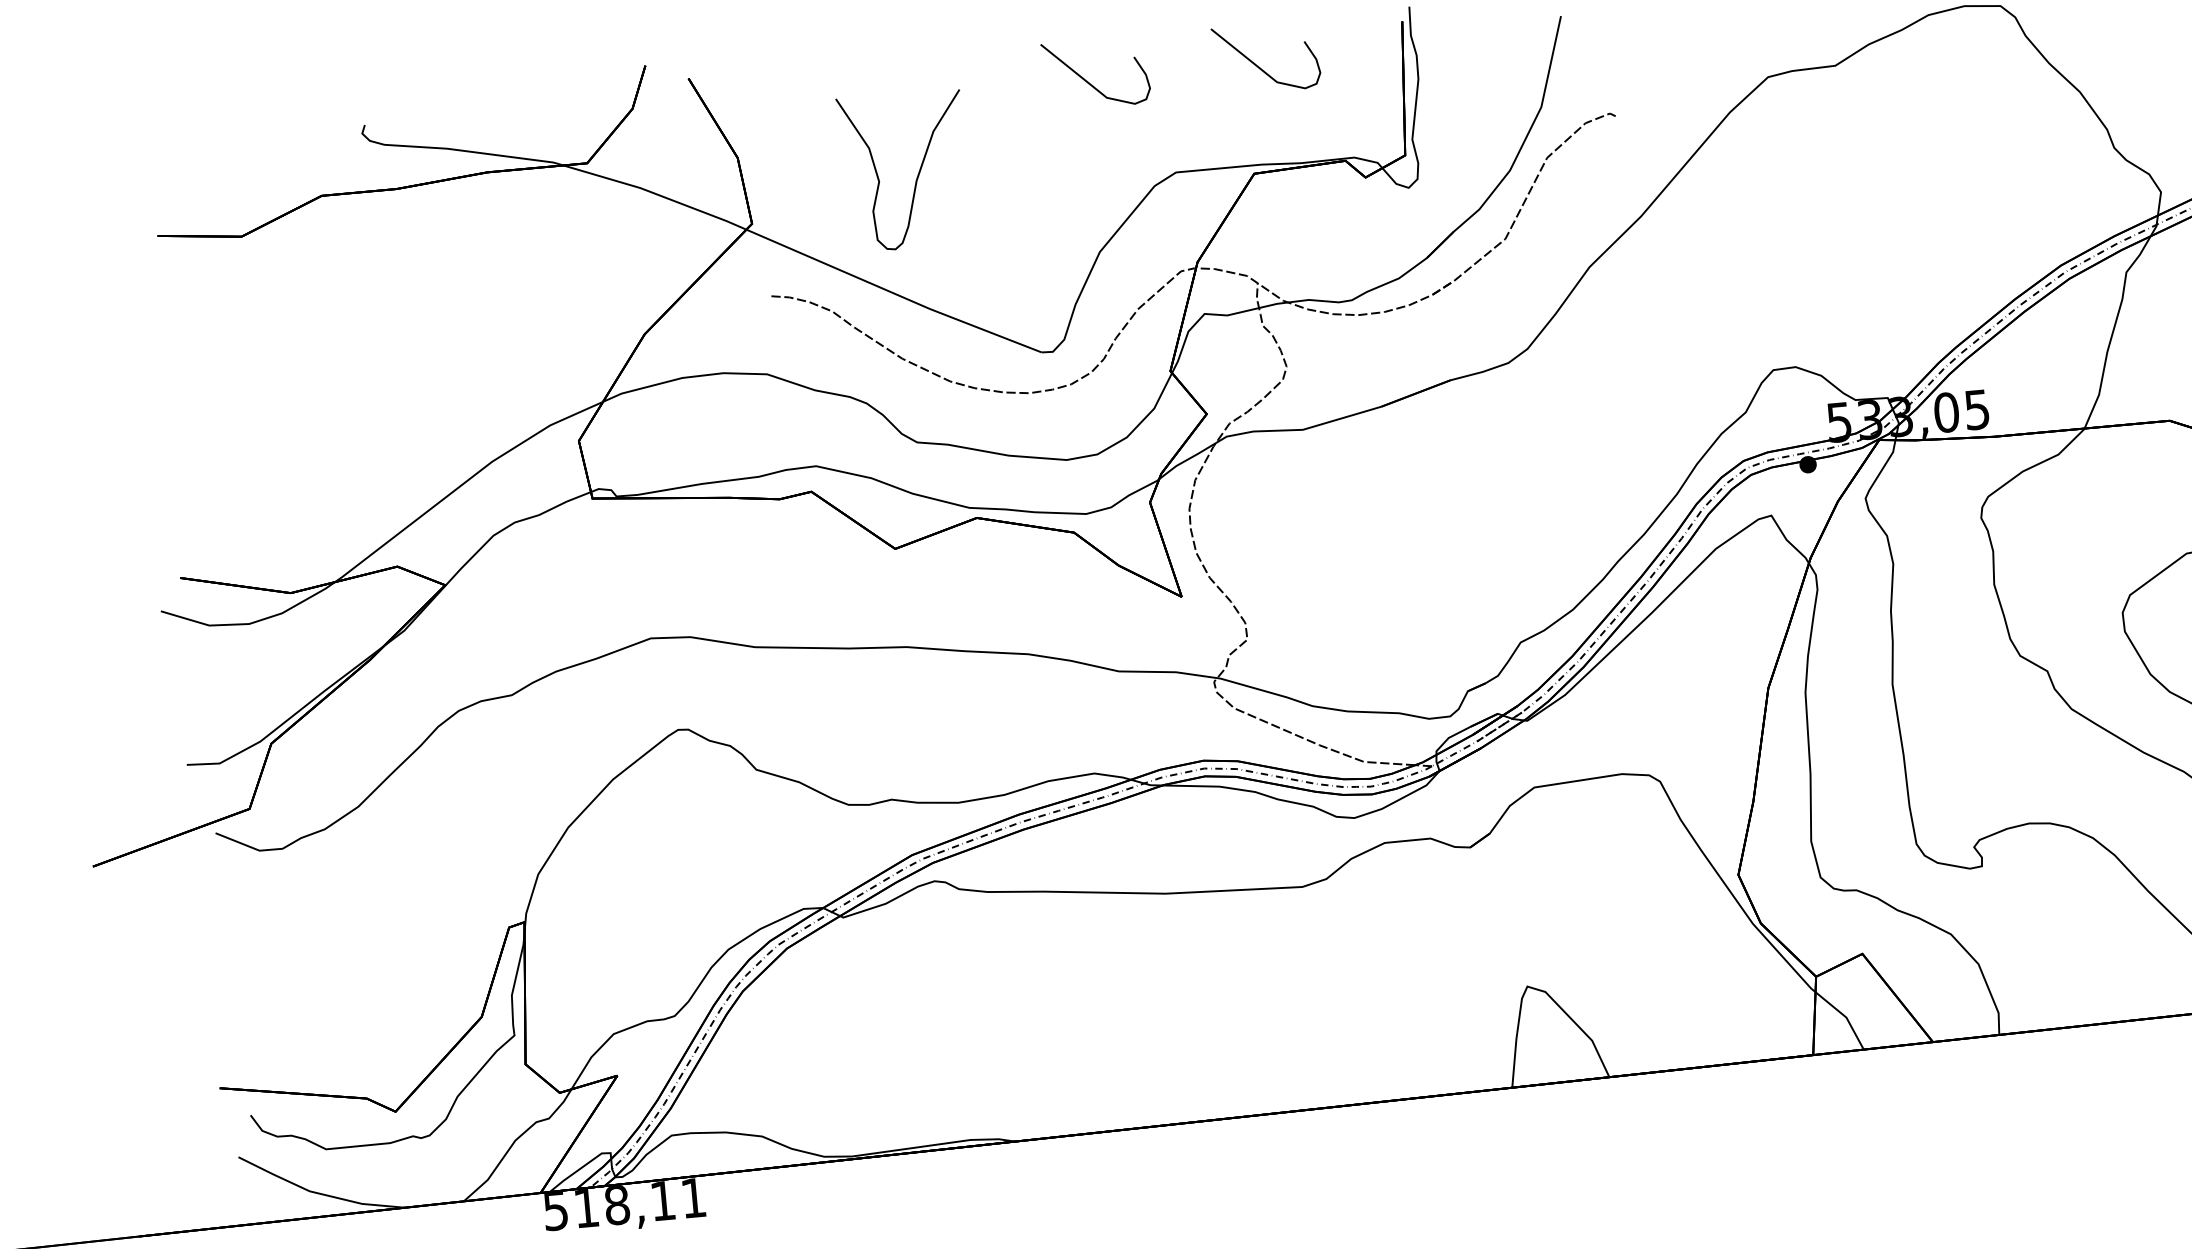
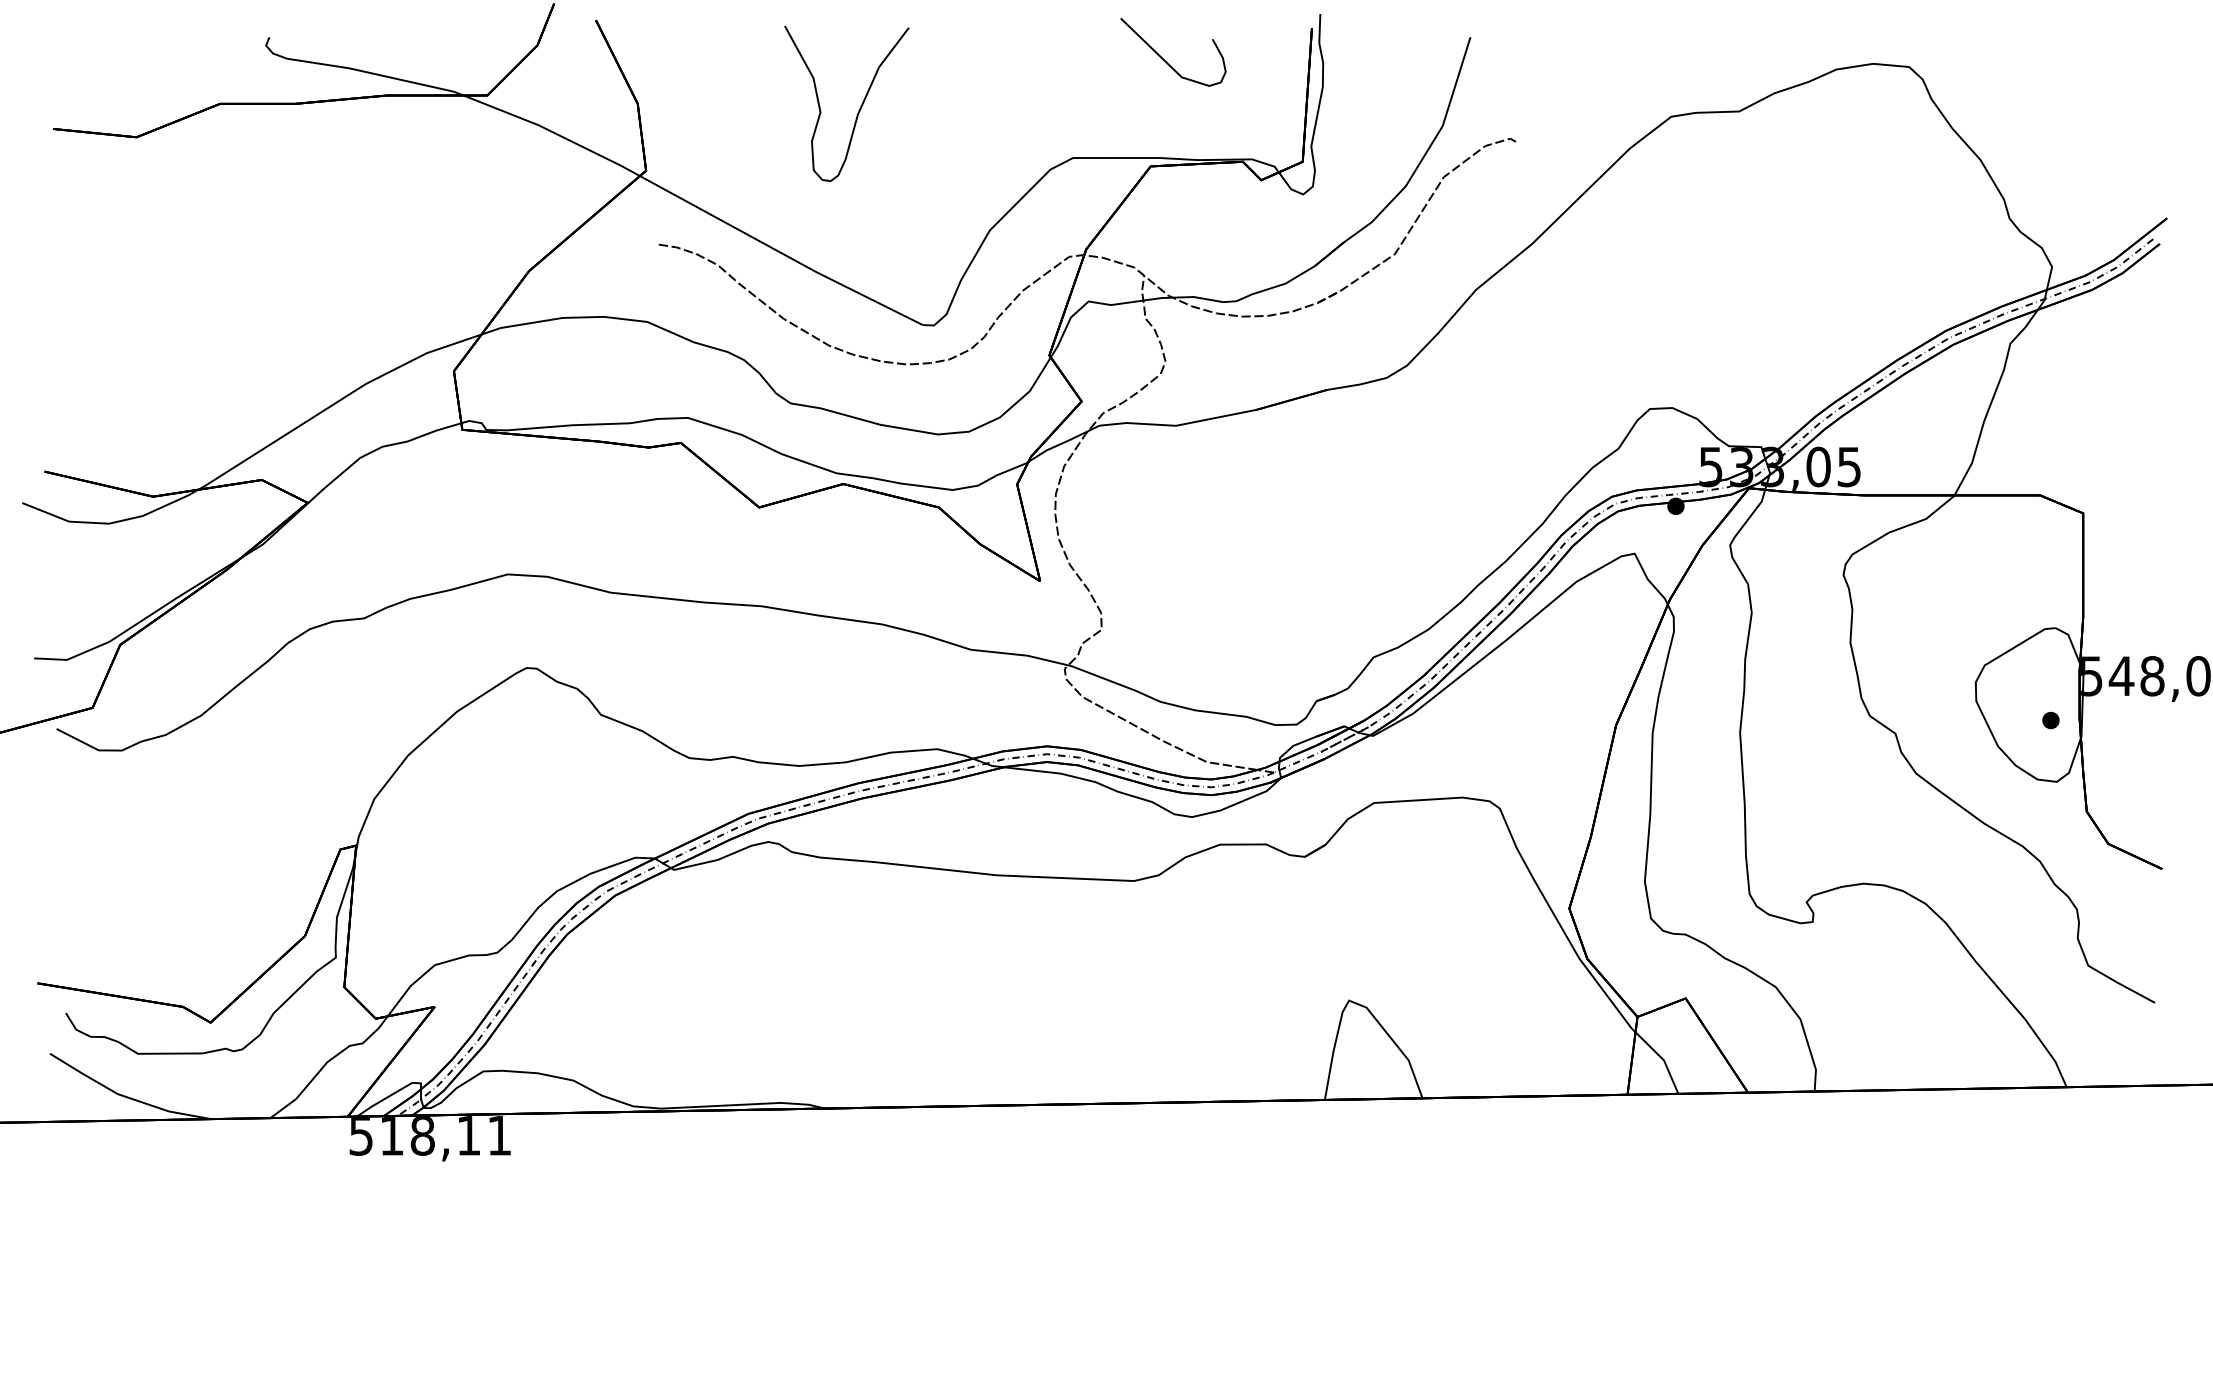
curve: (1089, 82) -> (994, 60), removed
curve: (916, 176) -> (858, 110), moved

